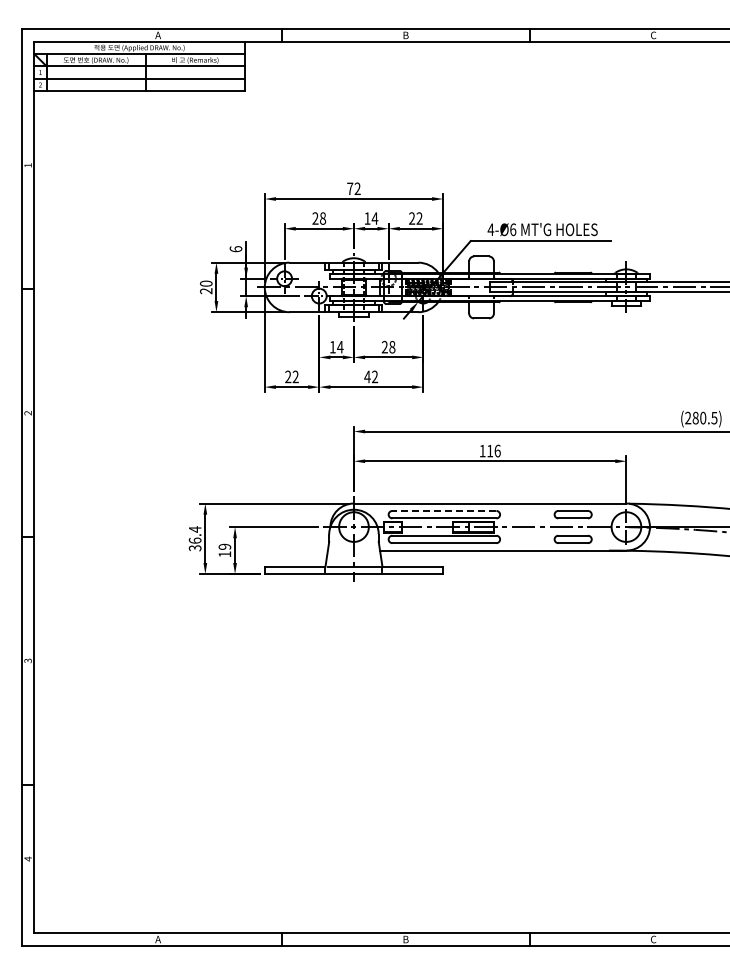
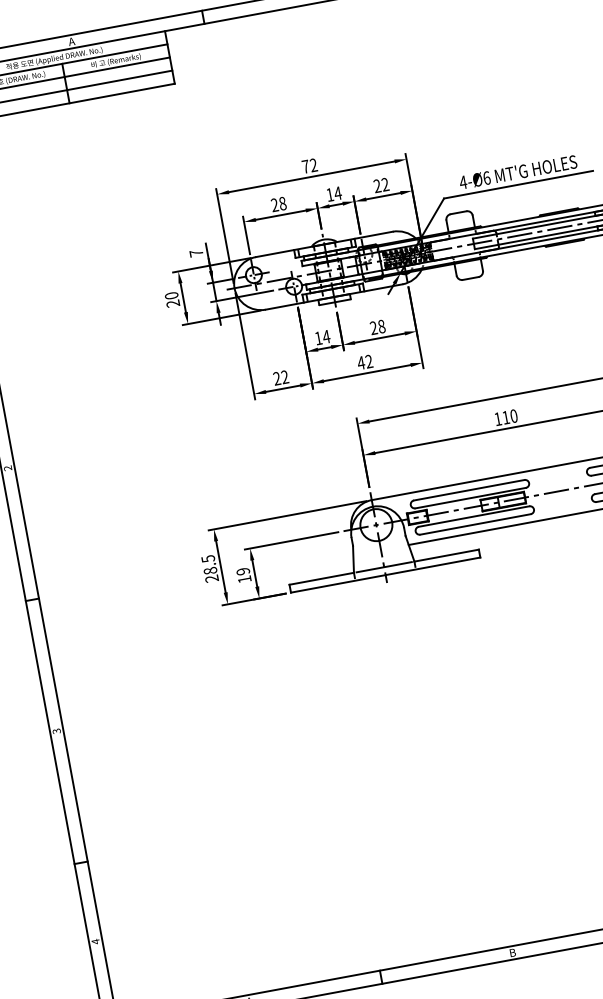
text: (235, 249) -> (196, 253), 6 -> 7
text: (497, 450) -> (513, 415), 116 -> 110
line: (443, 510) -> (468, 489), dashed -> solid
text: (194, 538) -> (209, 568), 36.4 -> 28.5

